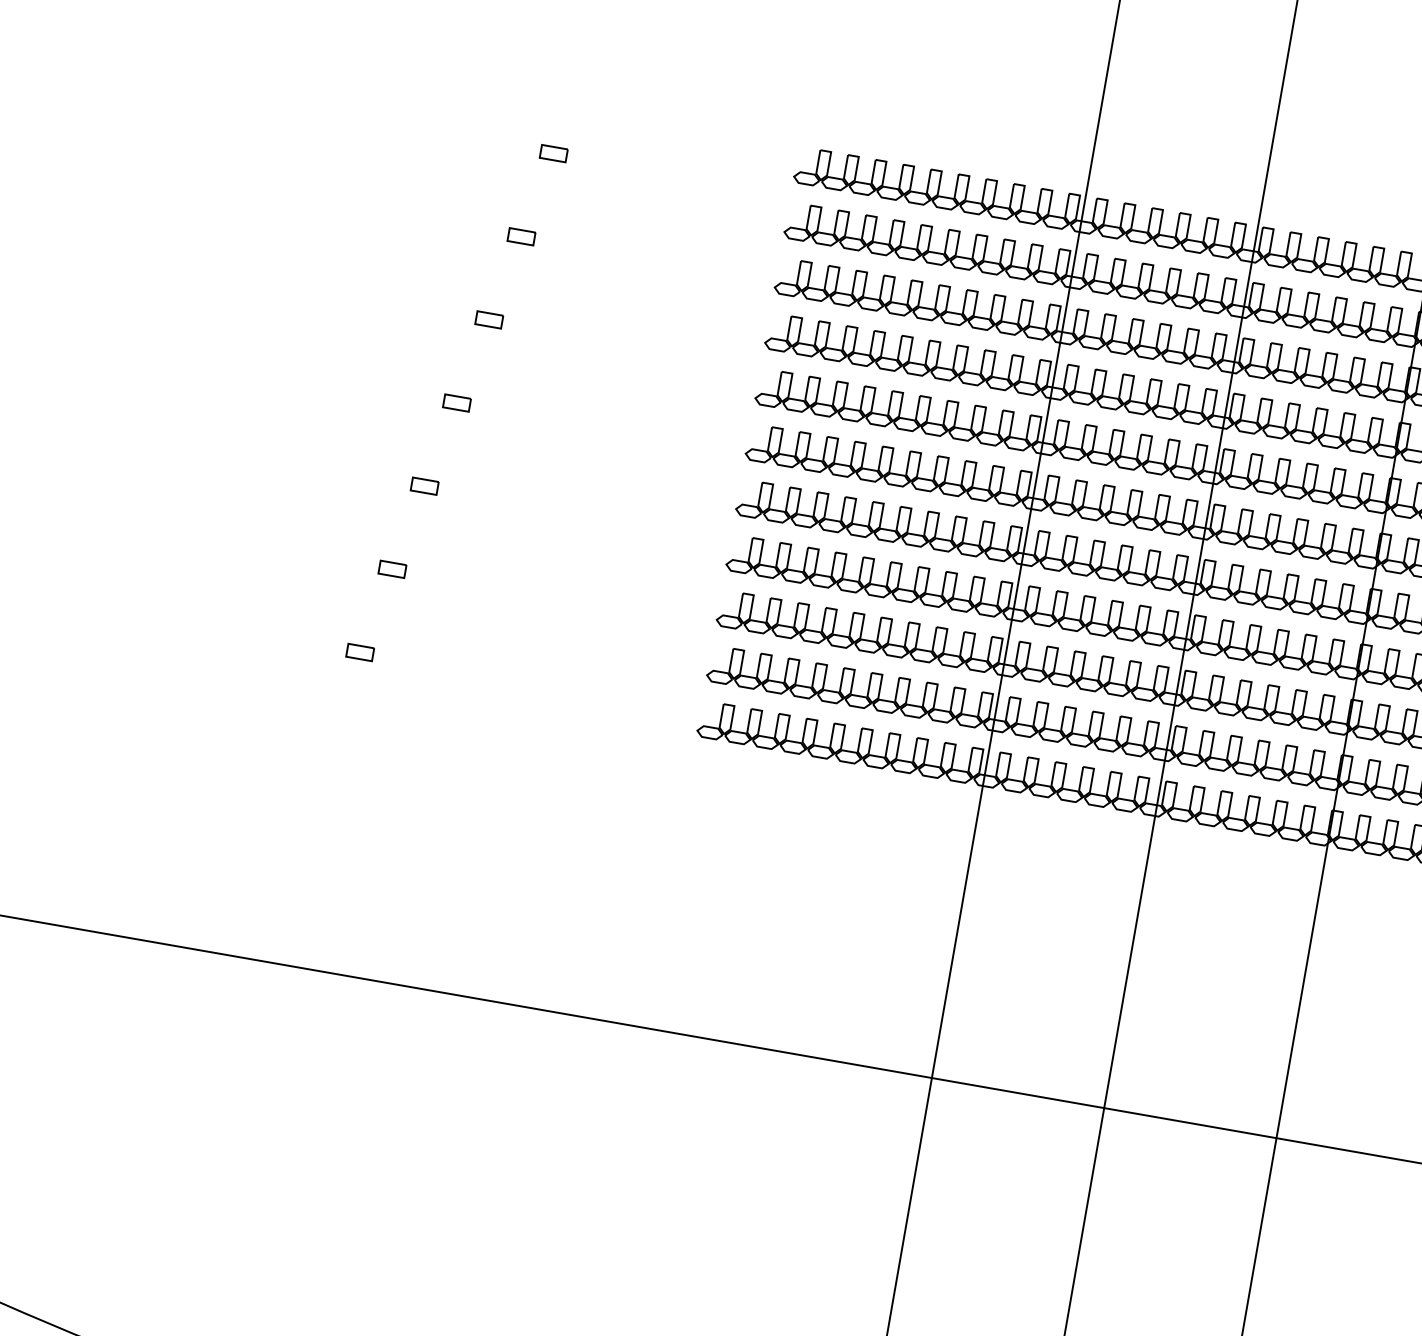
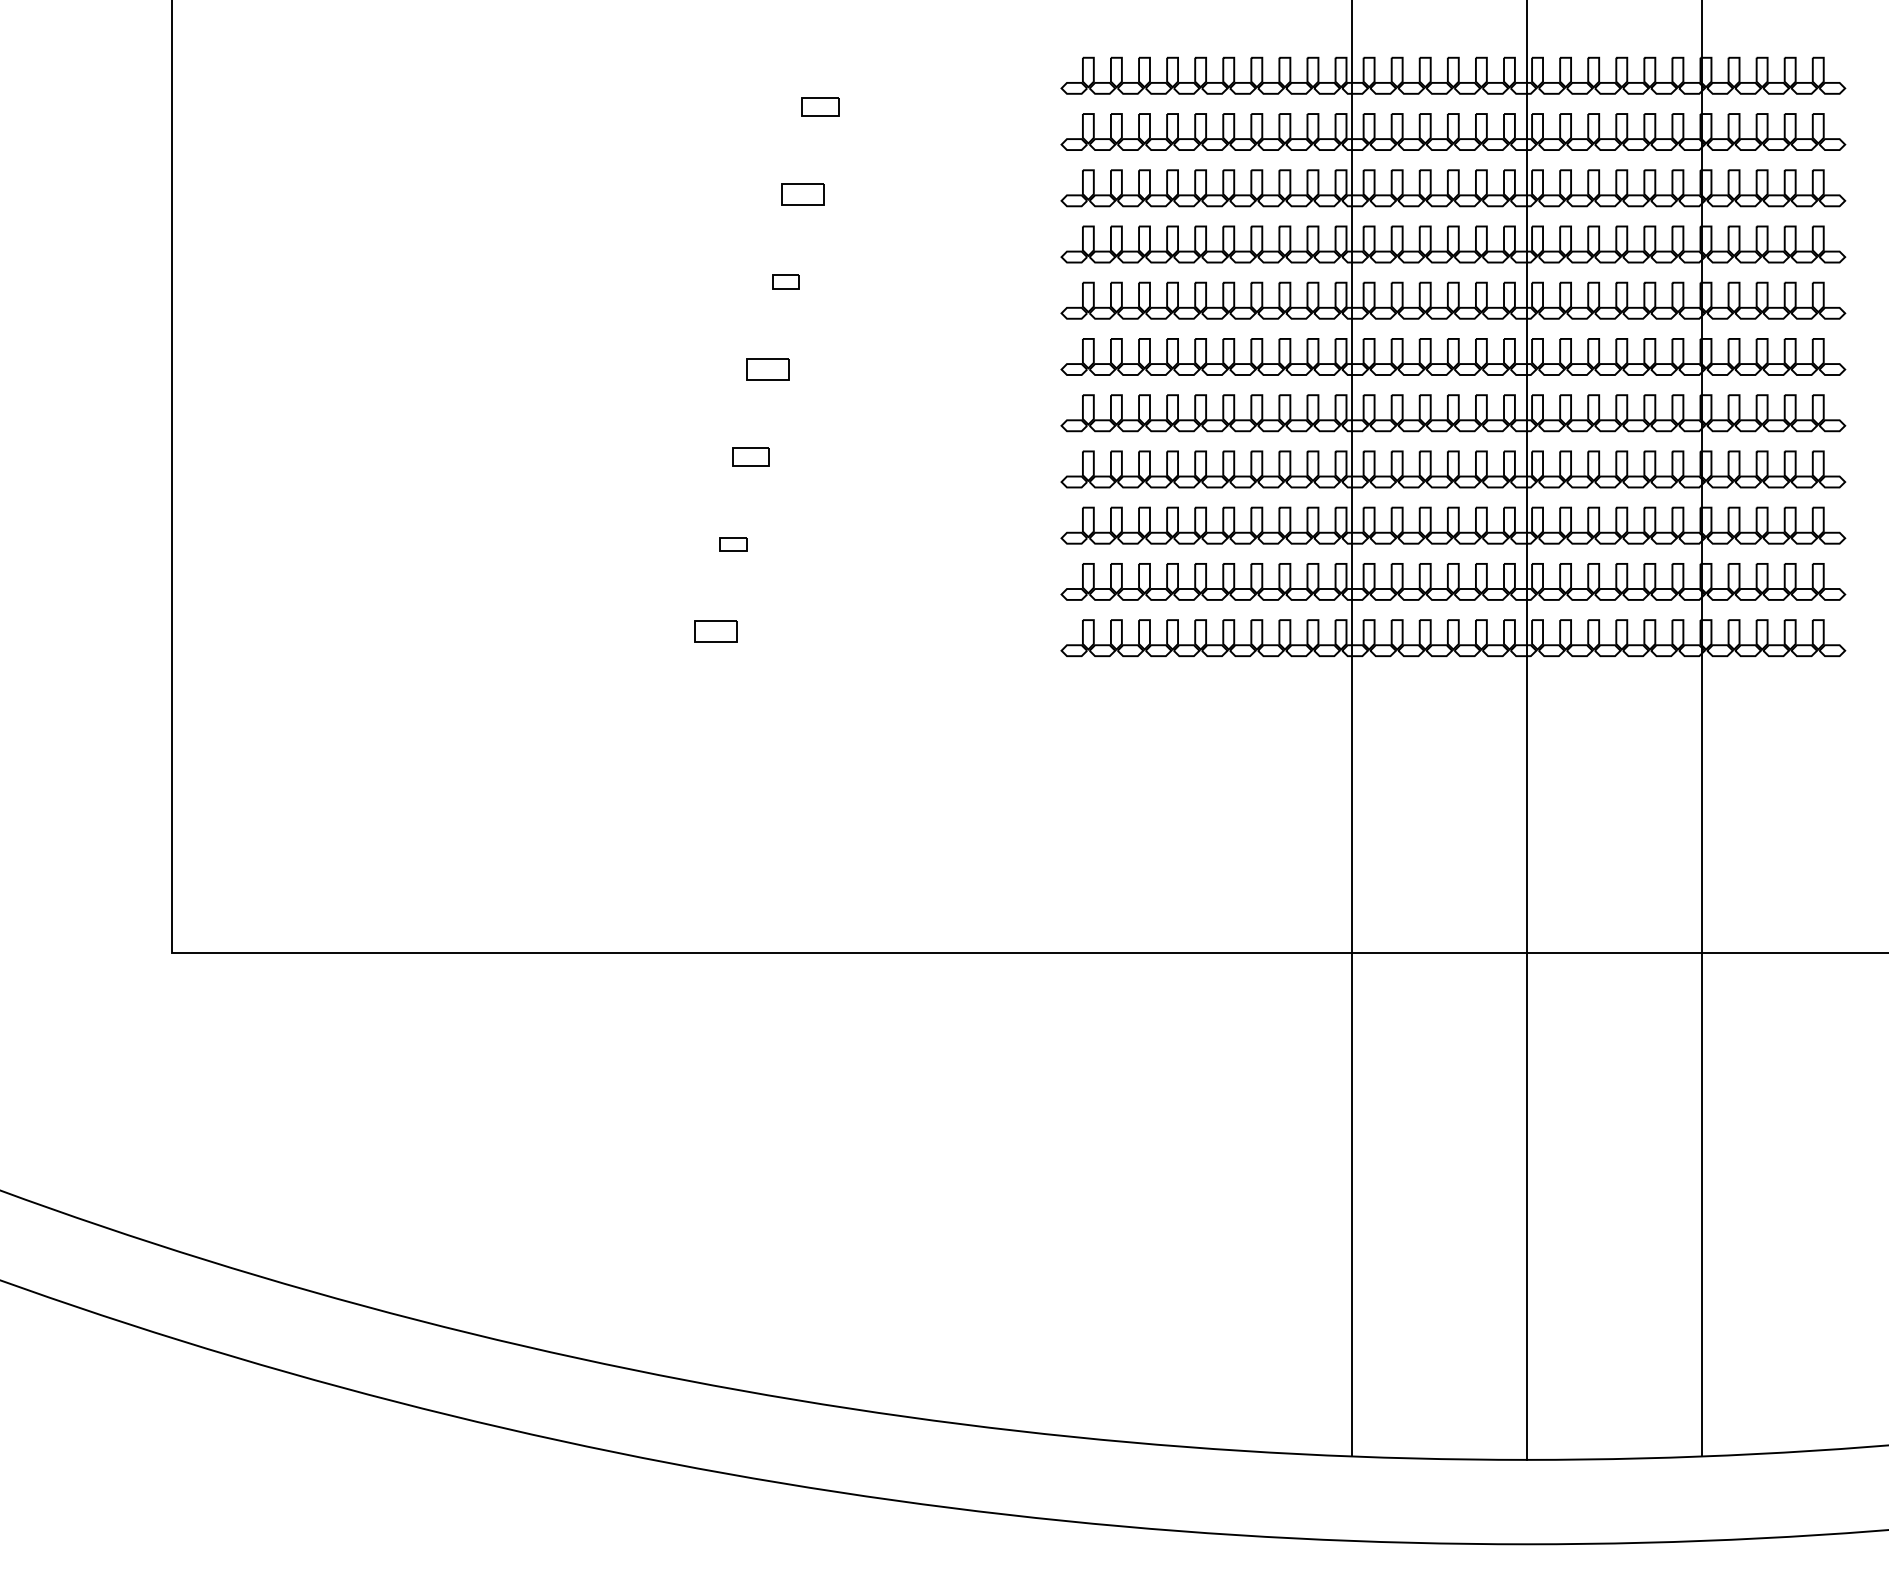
part: (553, 153) -> (820, 106), size x1.4
part: (521, 236) -> (803, 194), size x1.6
part: (457, 403) -> (768, 369), size x1.6
part: (424, 485) -> (750, 456), size x1.4
part: (359, 652) -> (715, 631), size x1.6

